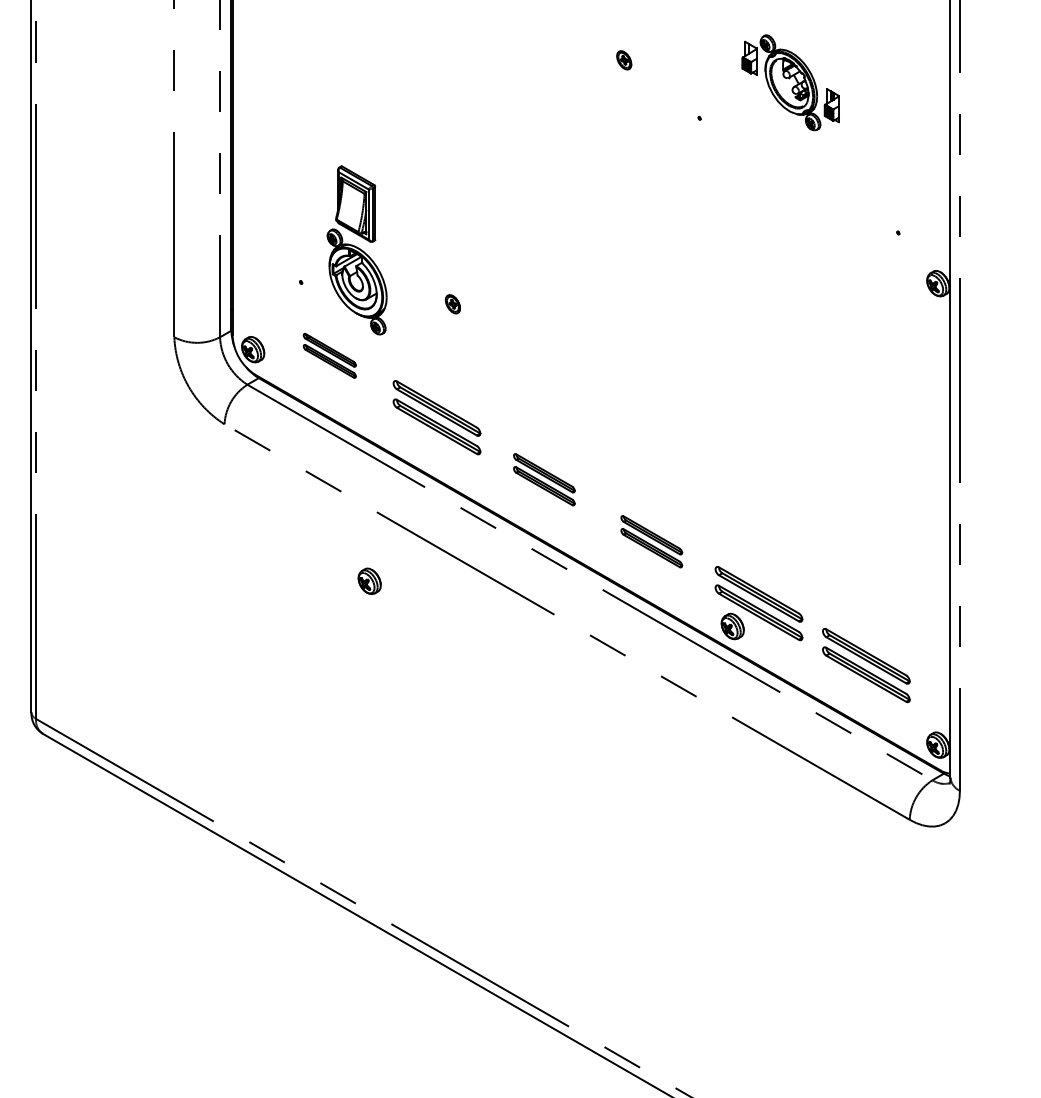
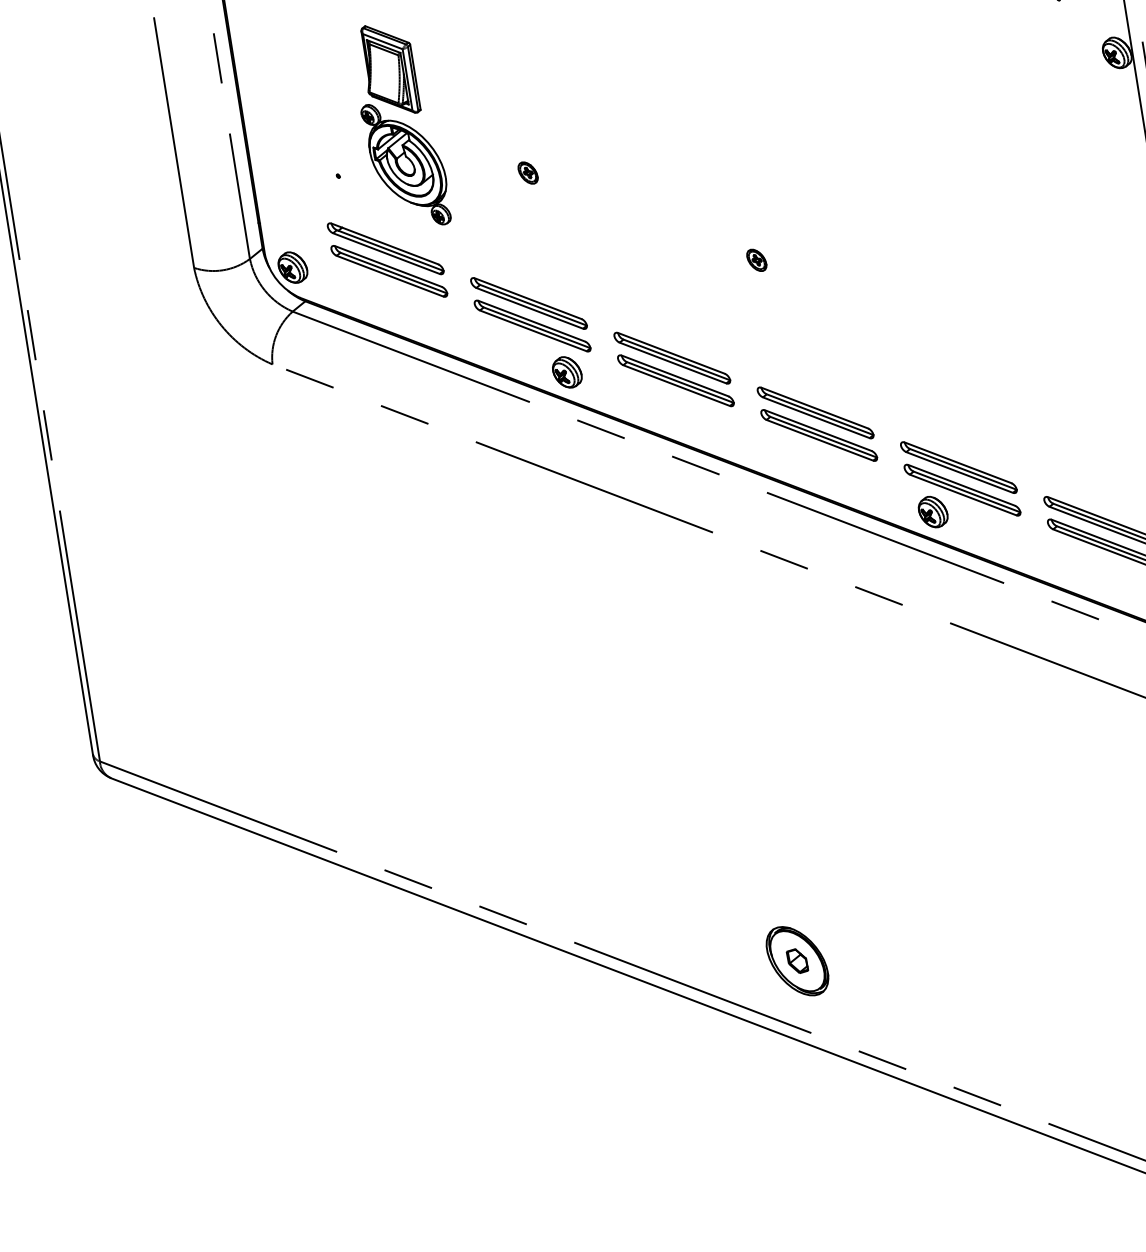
part: (329, 355) -> (387, 259), size x1.67
part: (624, 403) -> (757, 260), added
part: (544, 479) -> (674, 369), size x1.43
part: (651, 541) -> (817, 424), size x1.43
part: (369, 580) -> (566, 371), moved
part: (566, 967) -> (796, 961), added

